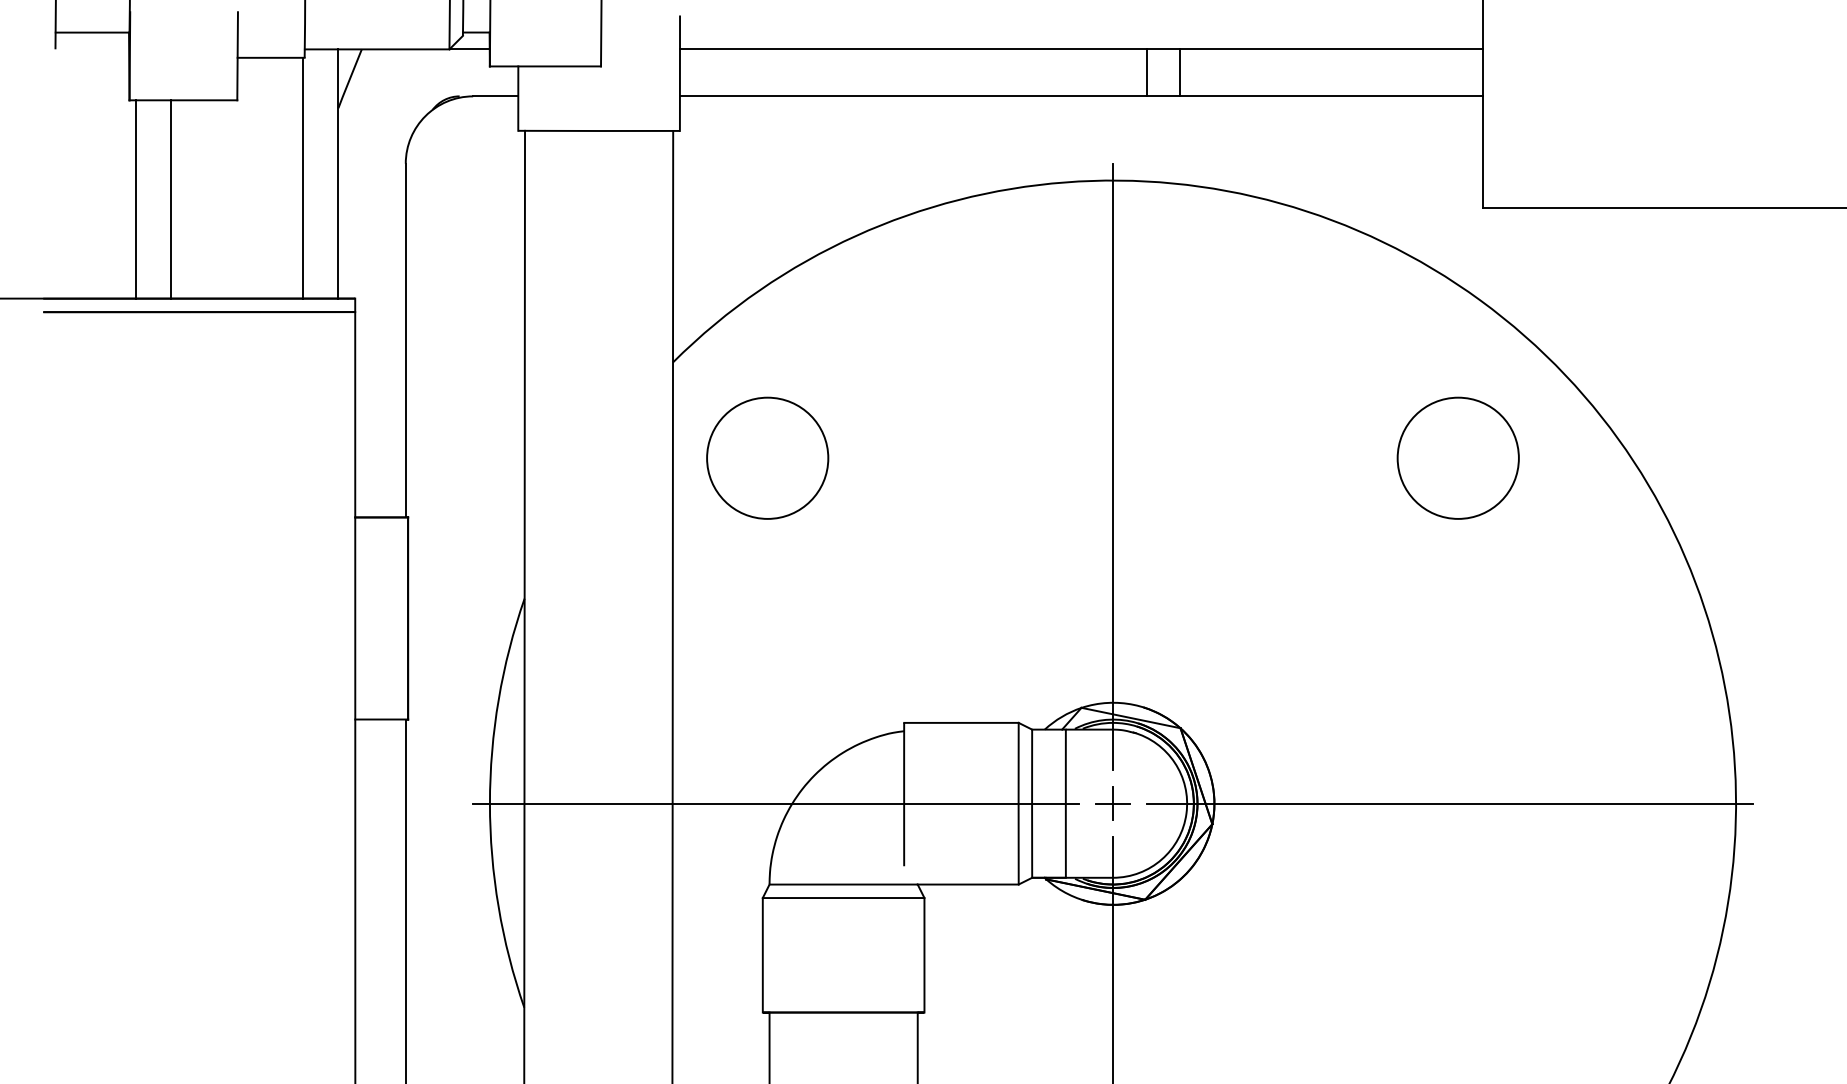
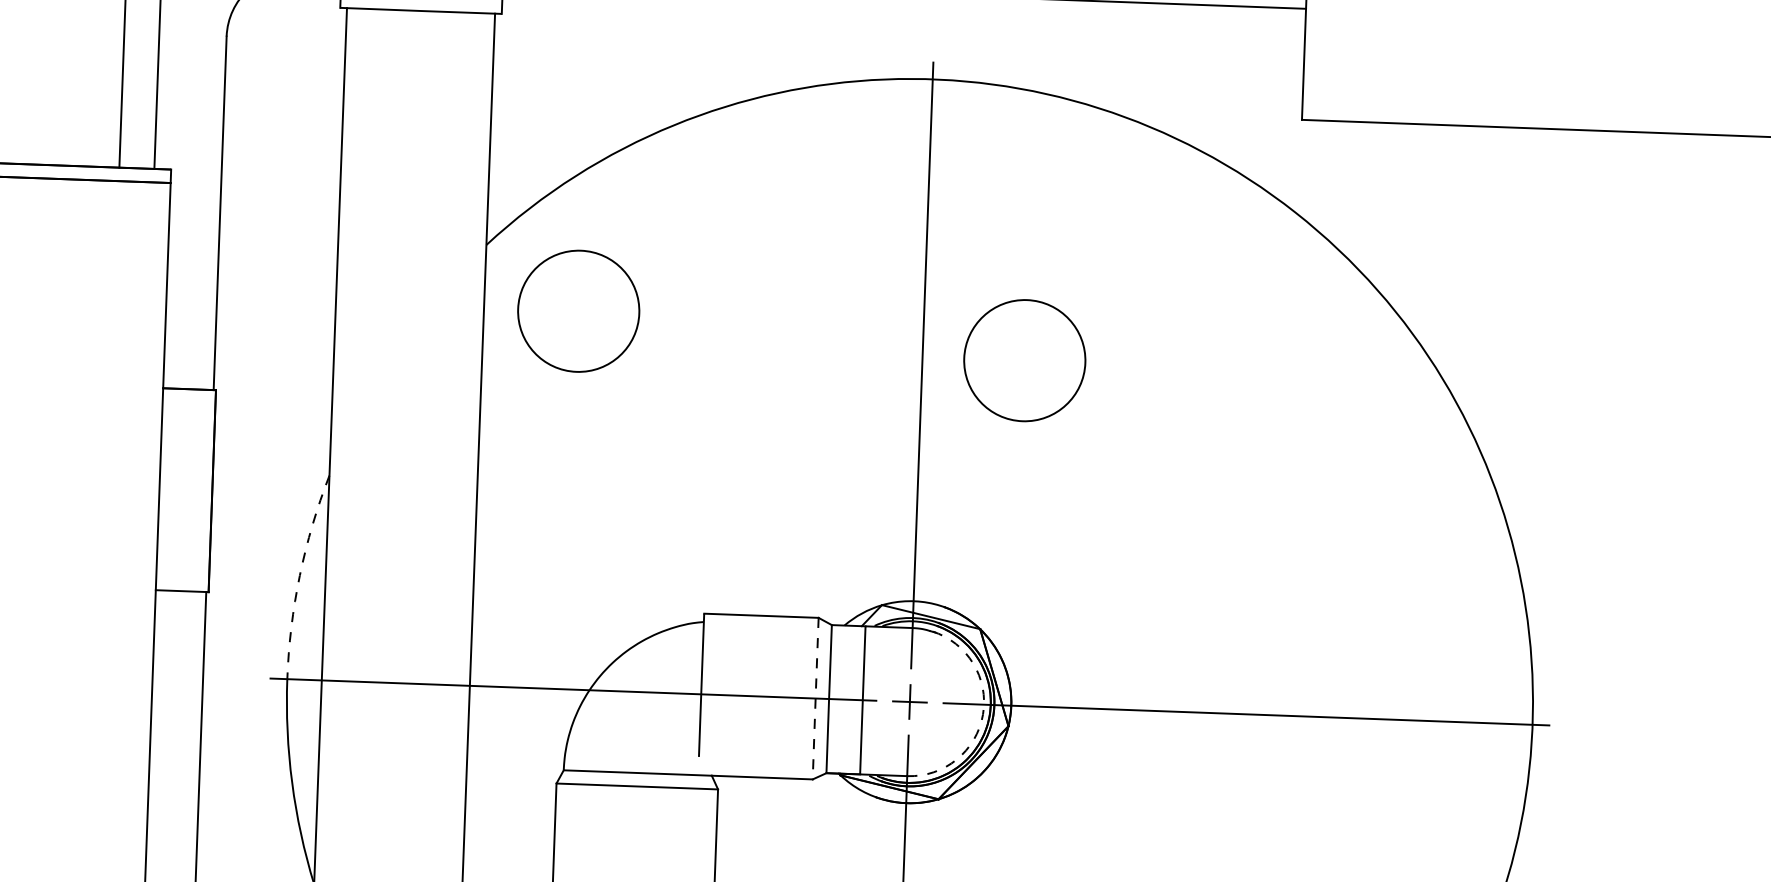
circle: (767, 457) -> (578, 310), moved
circle: (1457, 457) -> (1024, 359), moved
arc: (498, 699) -> (299, 575), solid -> dashed
arc: (1018, 803) -> (815, 698), solid -> dashed
arc: (1186, 813) -> (983, 714), solid -> dashed

